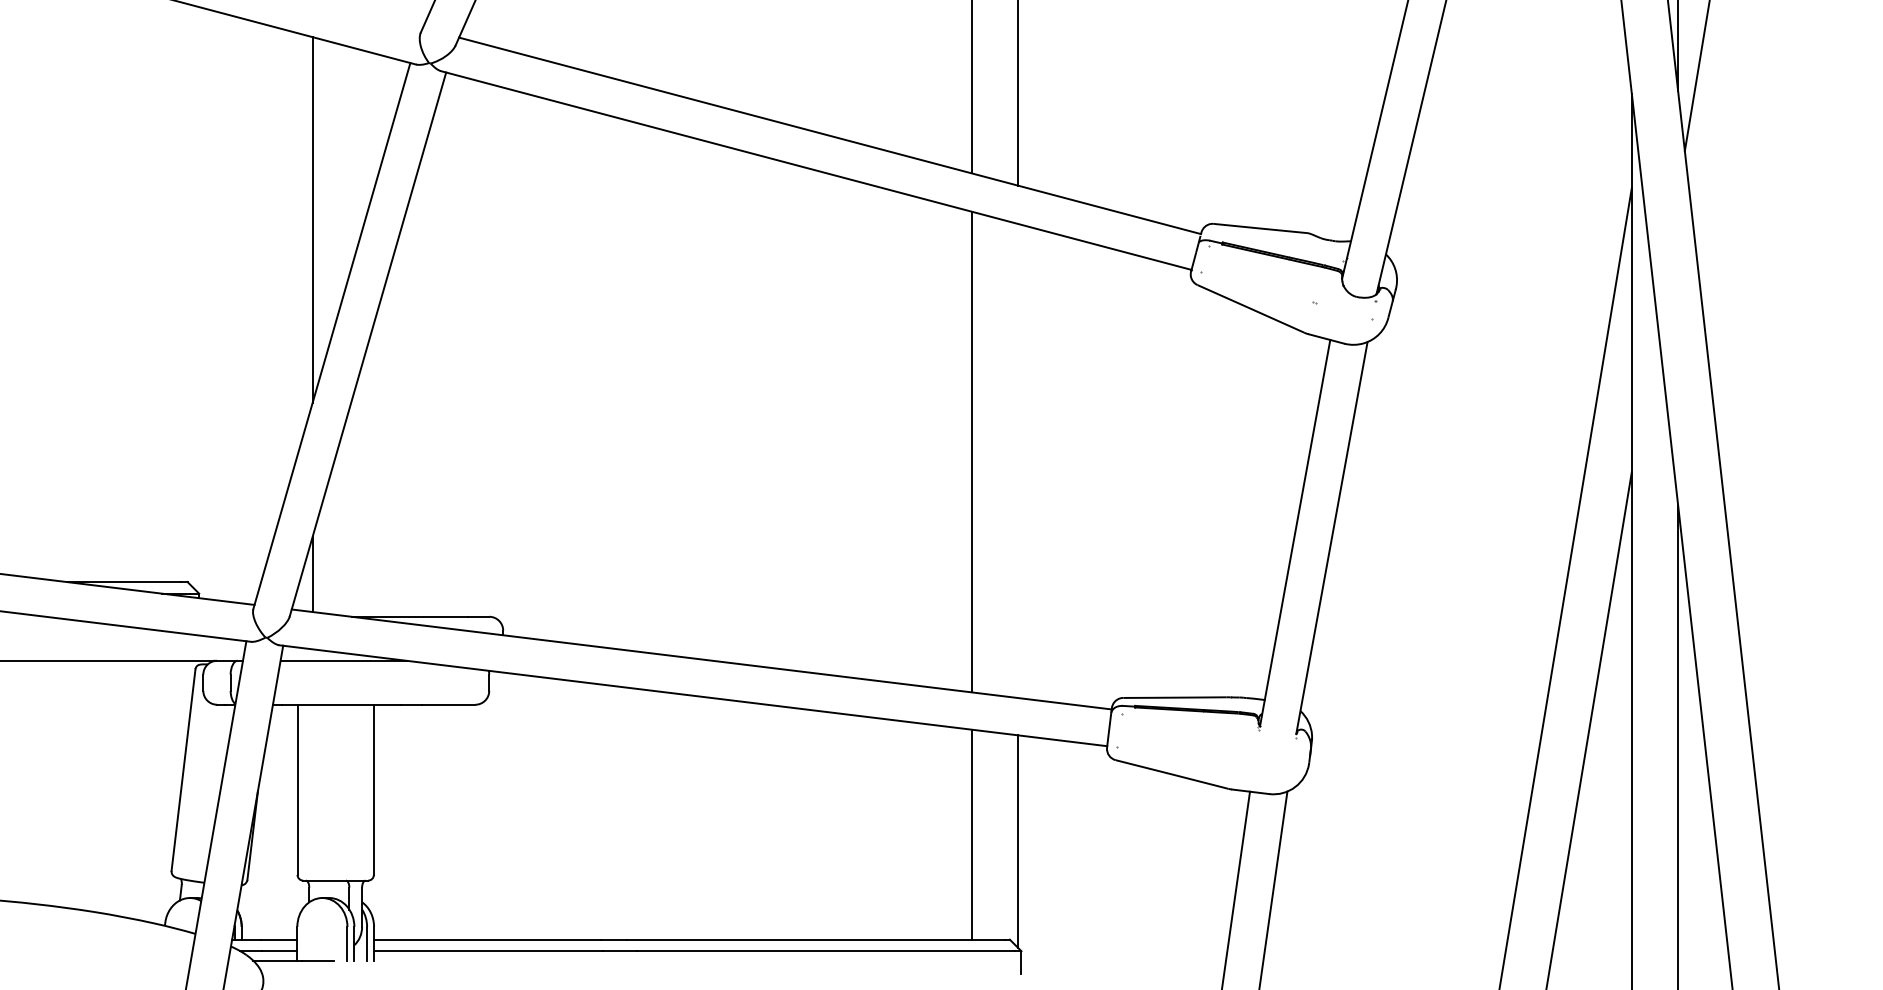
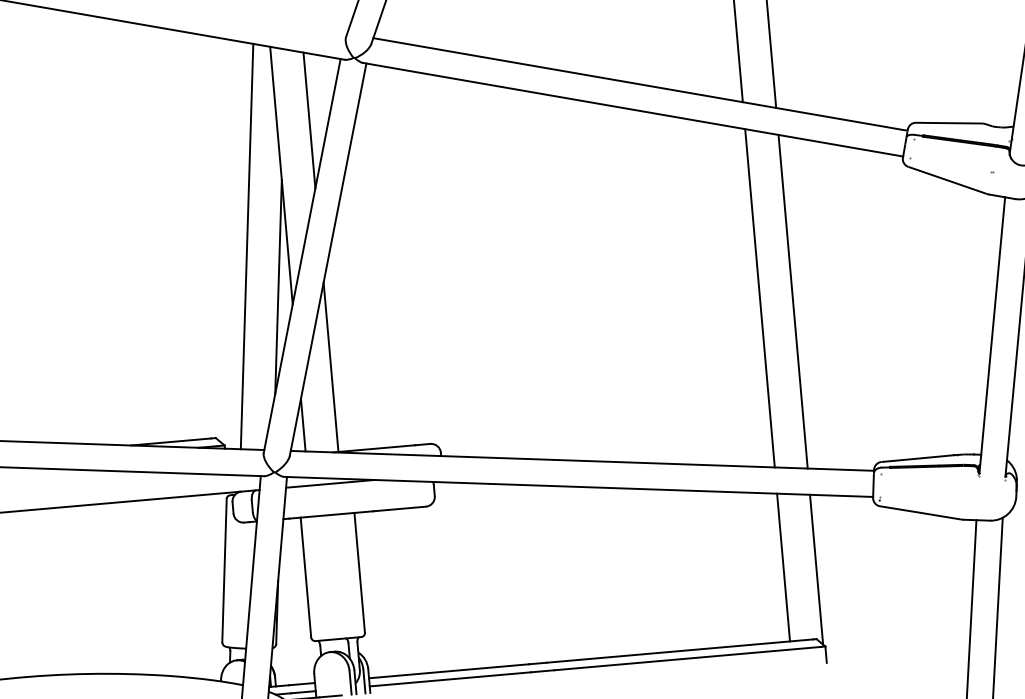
line: (358, 145) -> (309, 120), added
line: (255, 315) -> (247, 246), added
line: (294, 376) -> (278, 286), added
line: (1018, 461) -> (793, 302), added
line: (358, 496) -> (330, 367), added

